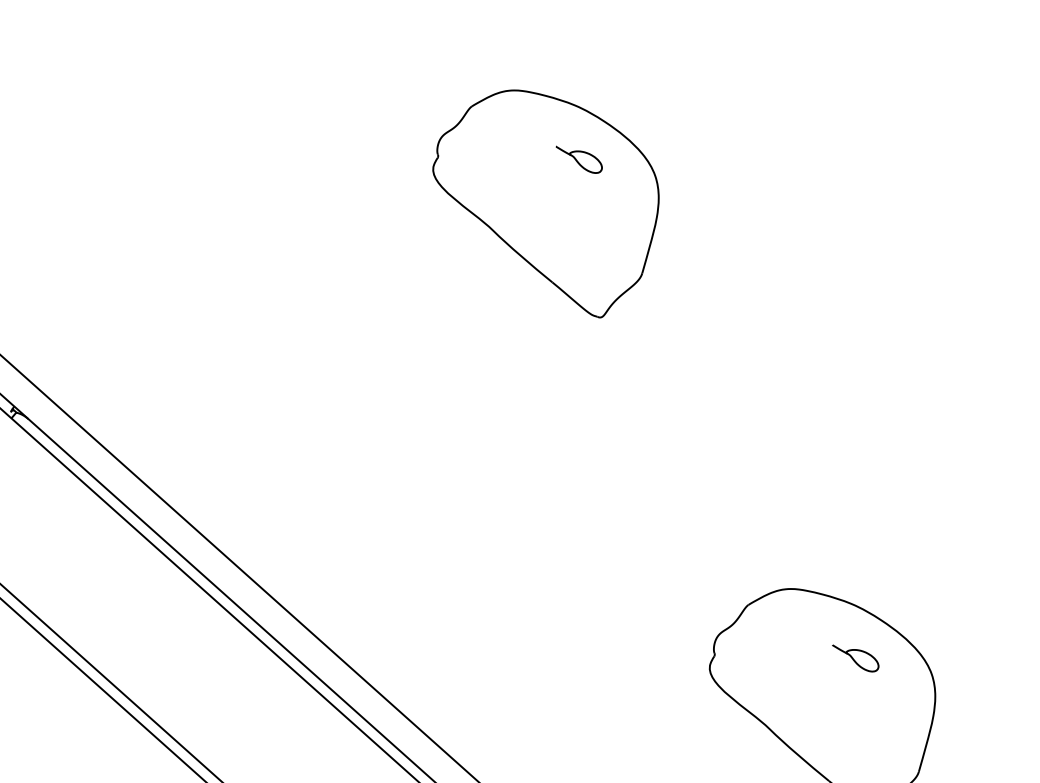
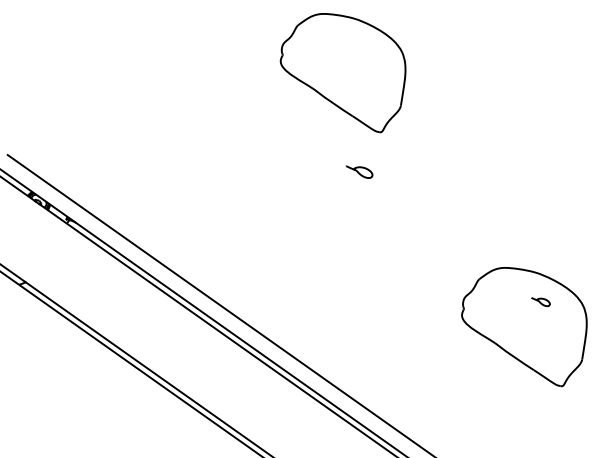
part: (579, 159) -> (359, 171), moved
part: (855, 657) -> (540, 301), size x0.7

